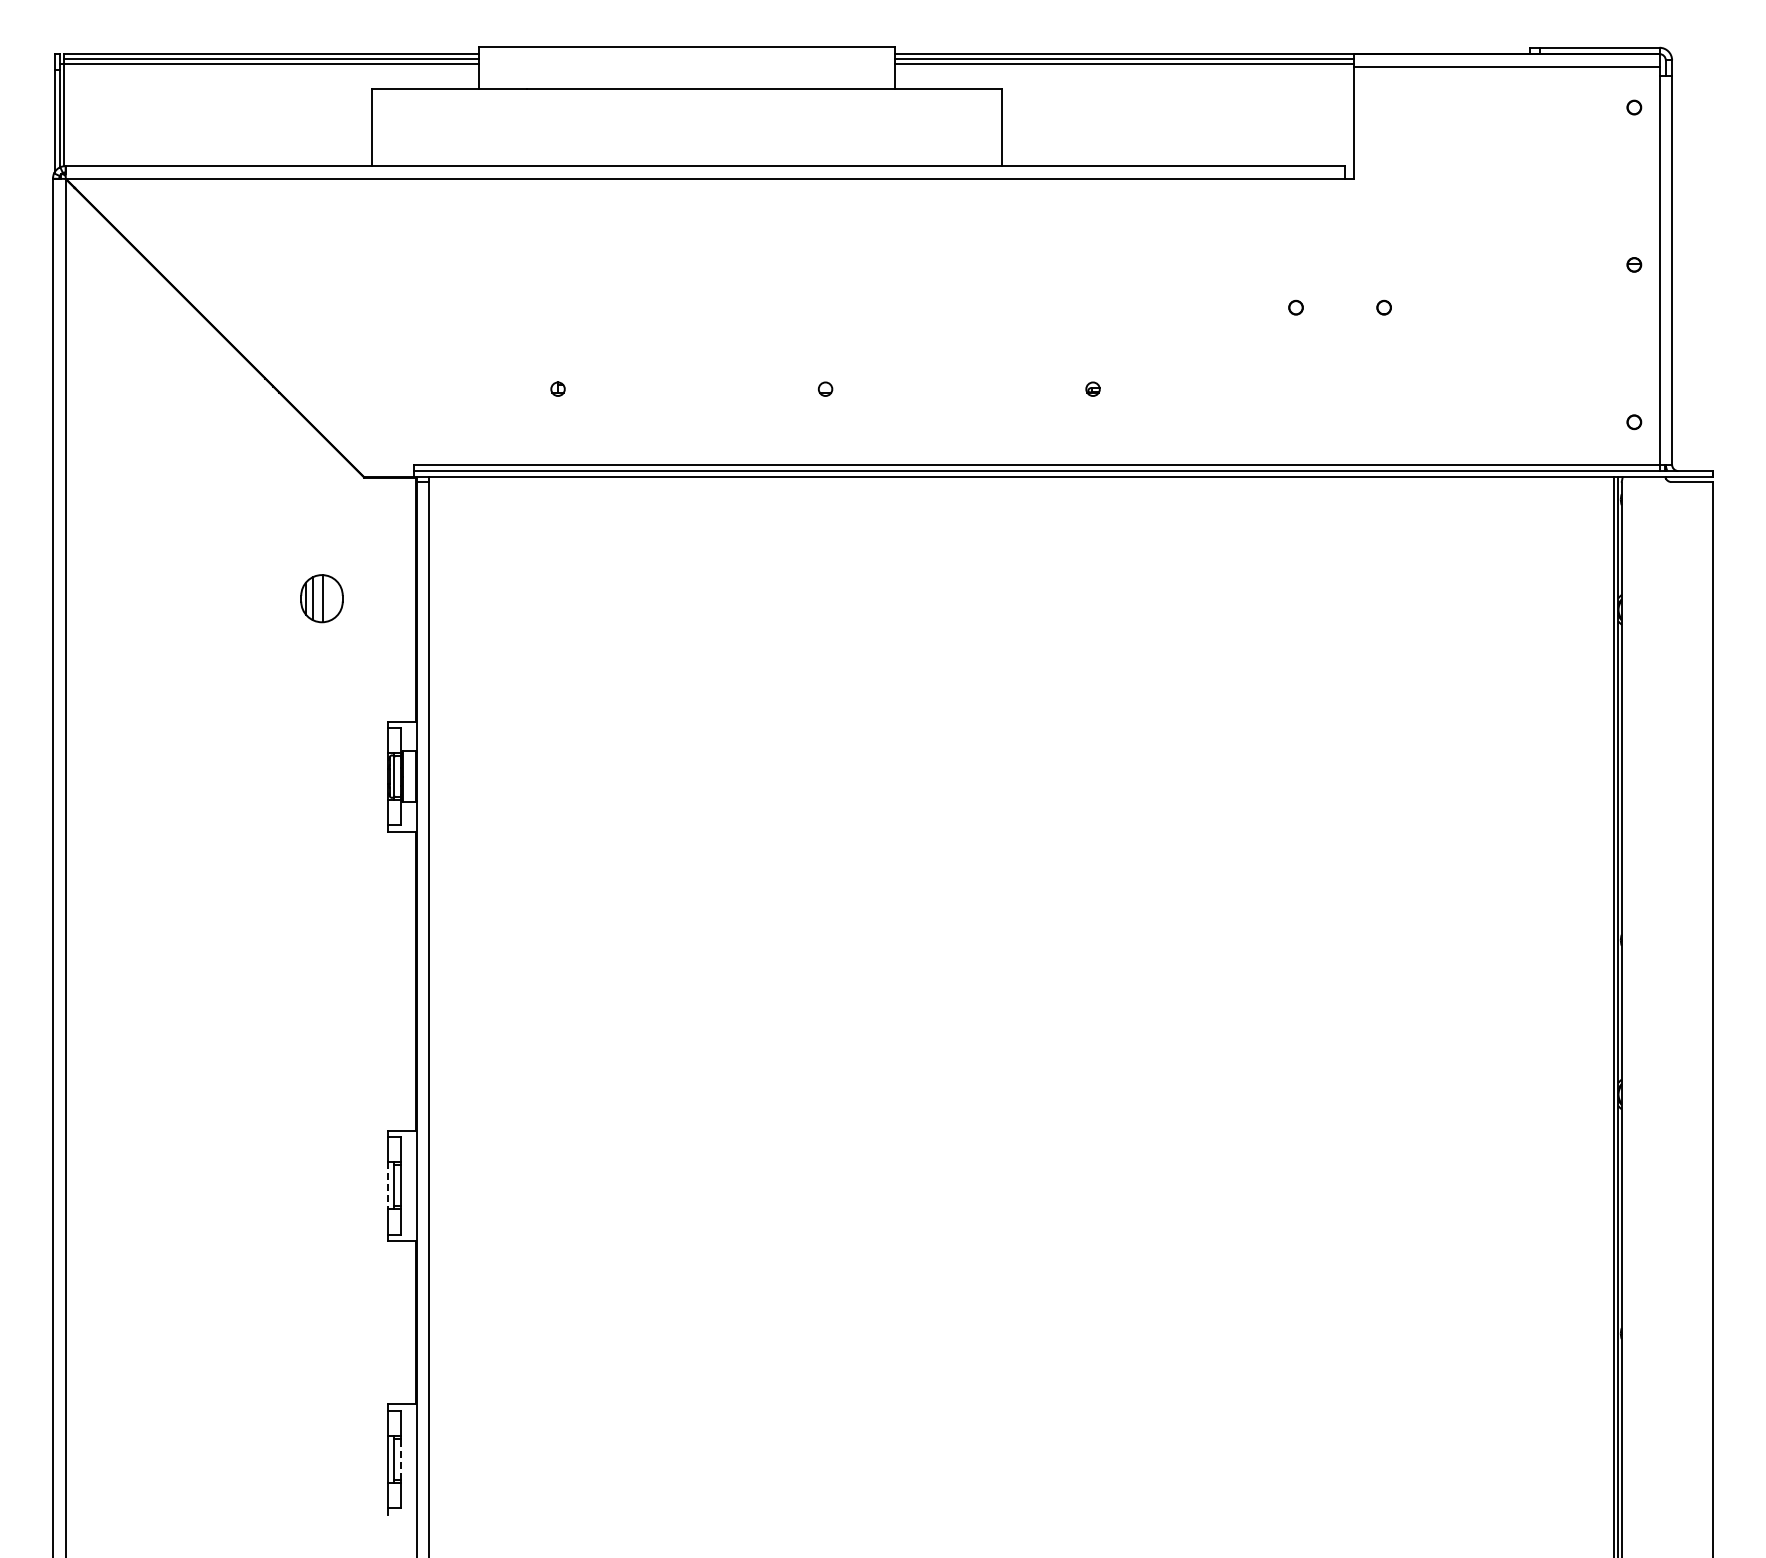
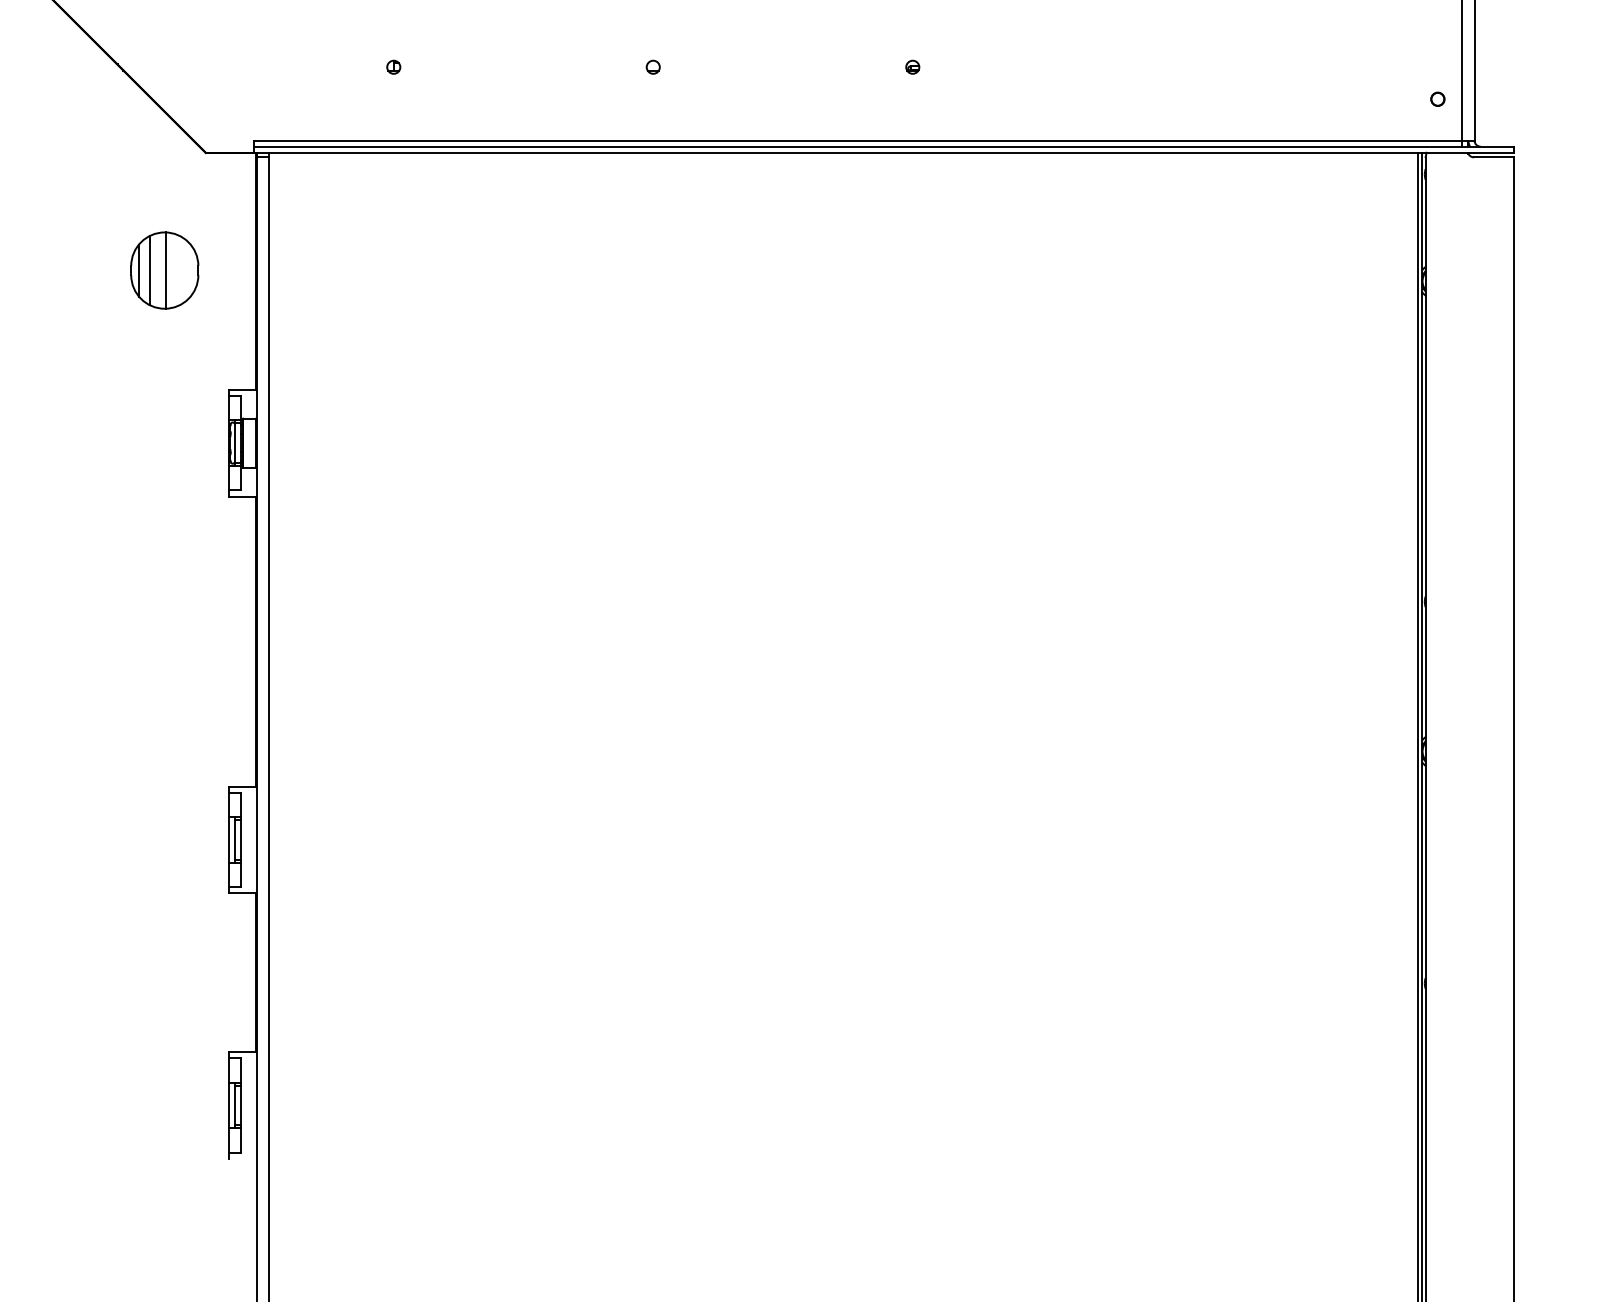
part: (321, 598) -> (164, 270), size x1.67
line: (388, 1185) -> (229, 839), dashed -> solid
line: (400, 1459) -> (240, 1105), dashed -> solid

